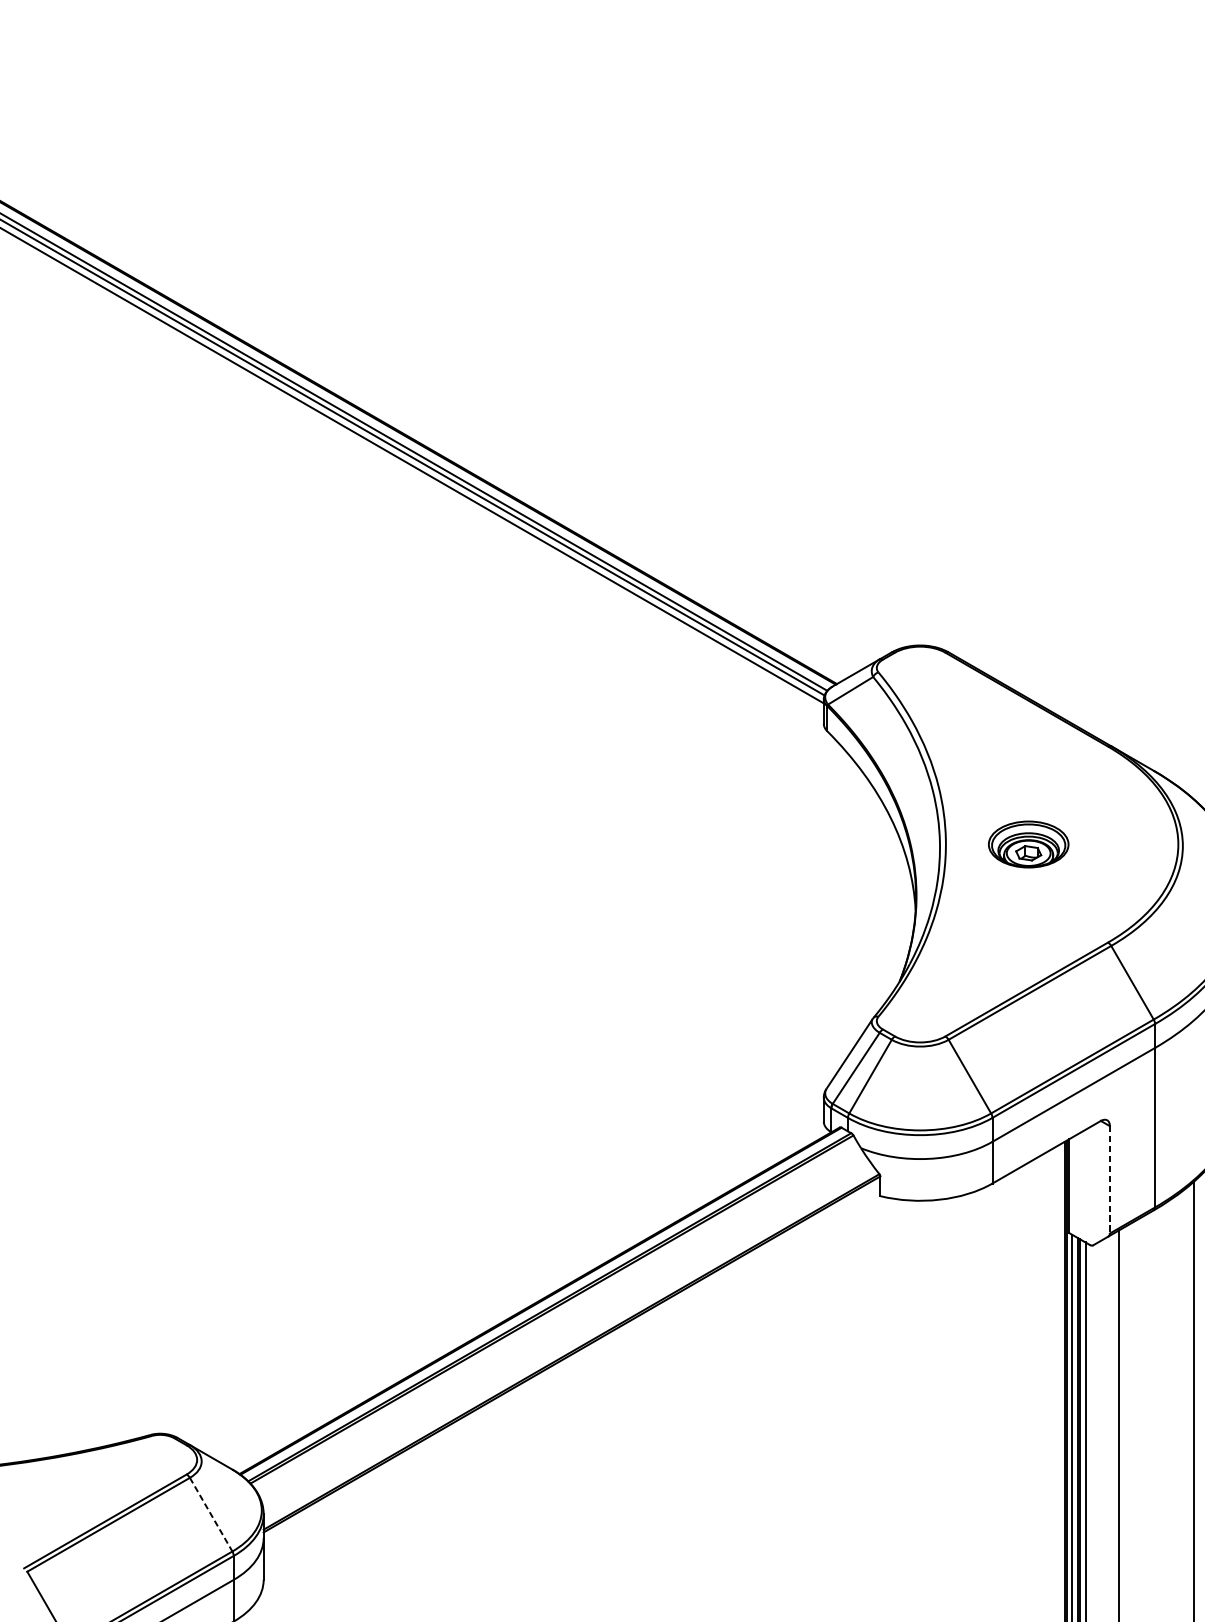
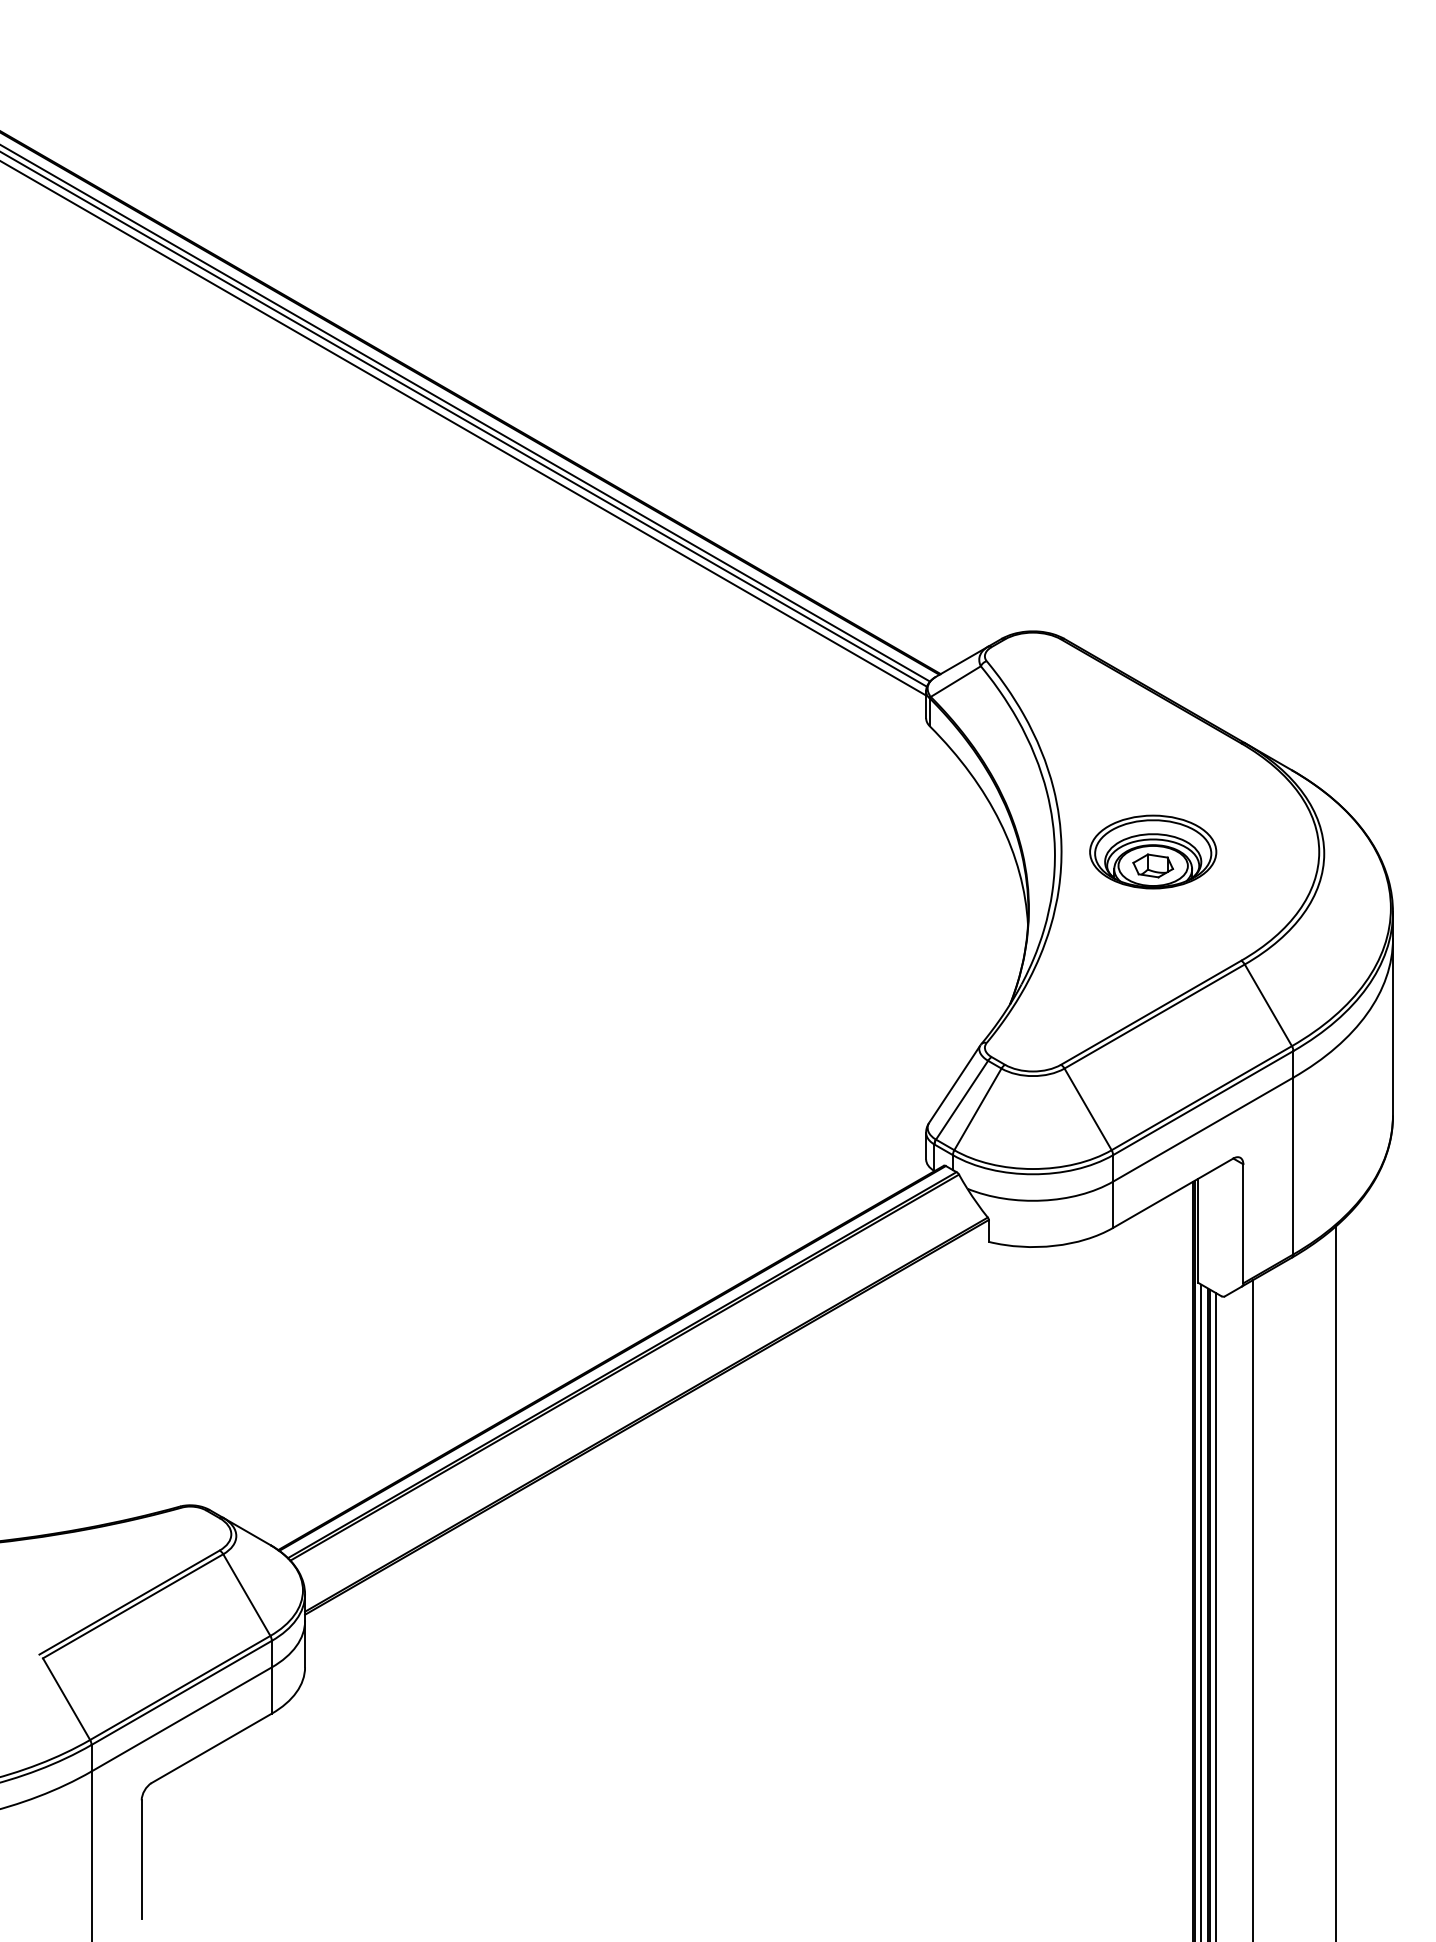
part: (1028, 844) -> (1153, 851), size x1.43
line: (1110, 1179) -> (1243, 1223), dashed -> solid
line: (211, 1515) -> (247, 1595), dashed -> solid

